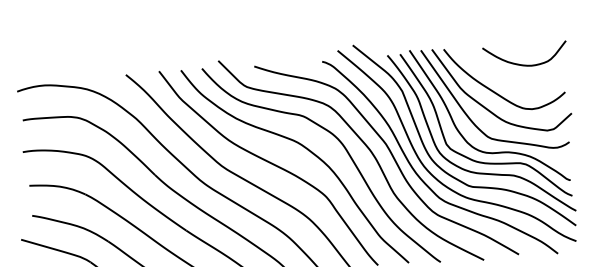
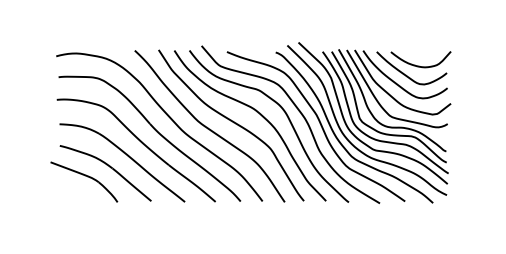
curve: (506, 77) -> (406, 74), added

